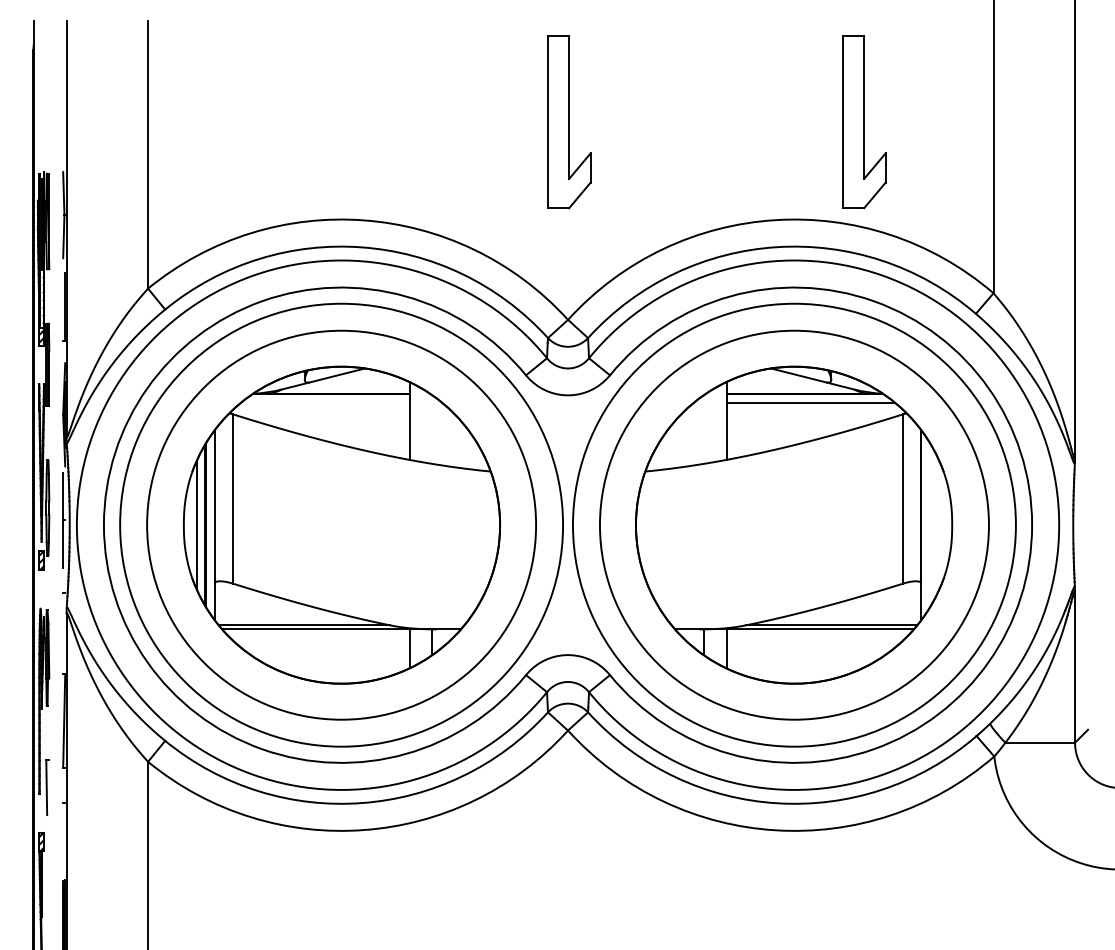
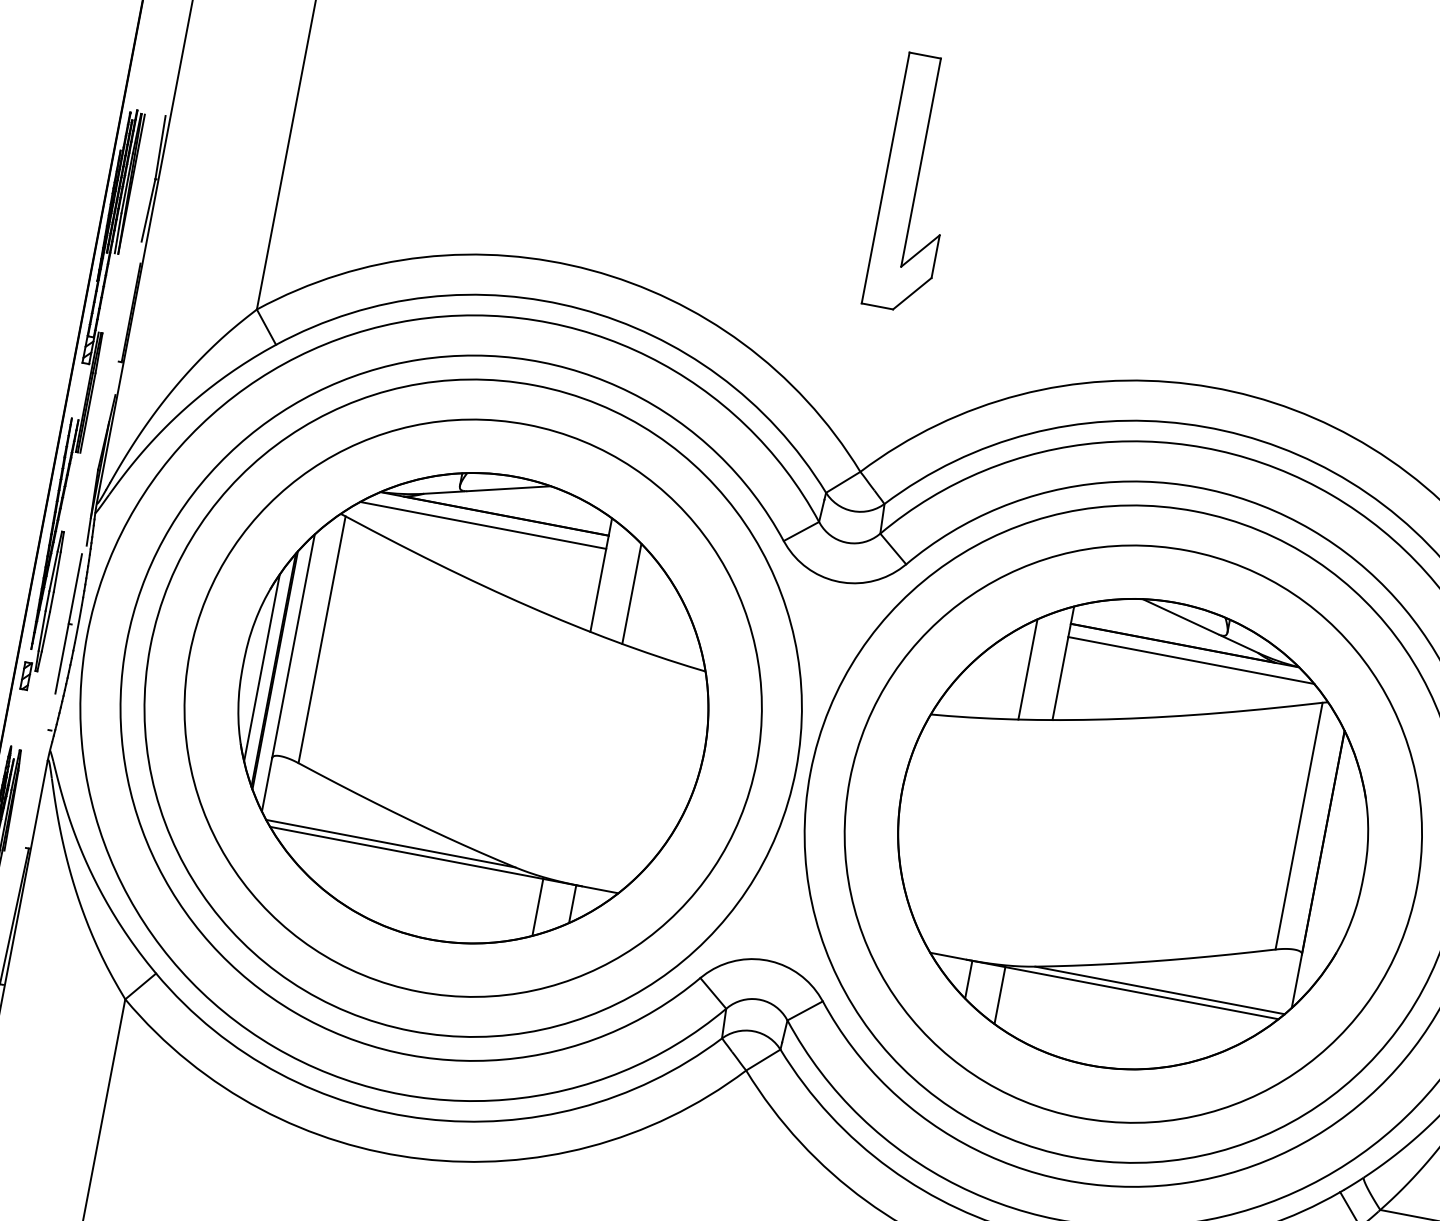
part: (864, 122) -> (1347, 266), removed
line: (324, 402) -> (482, 524), added
line: (432, 429) -> (632, 593), added
line: (703, 429) -> (1027, 669), added

